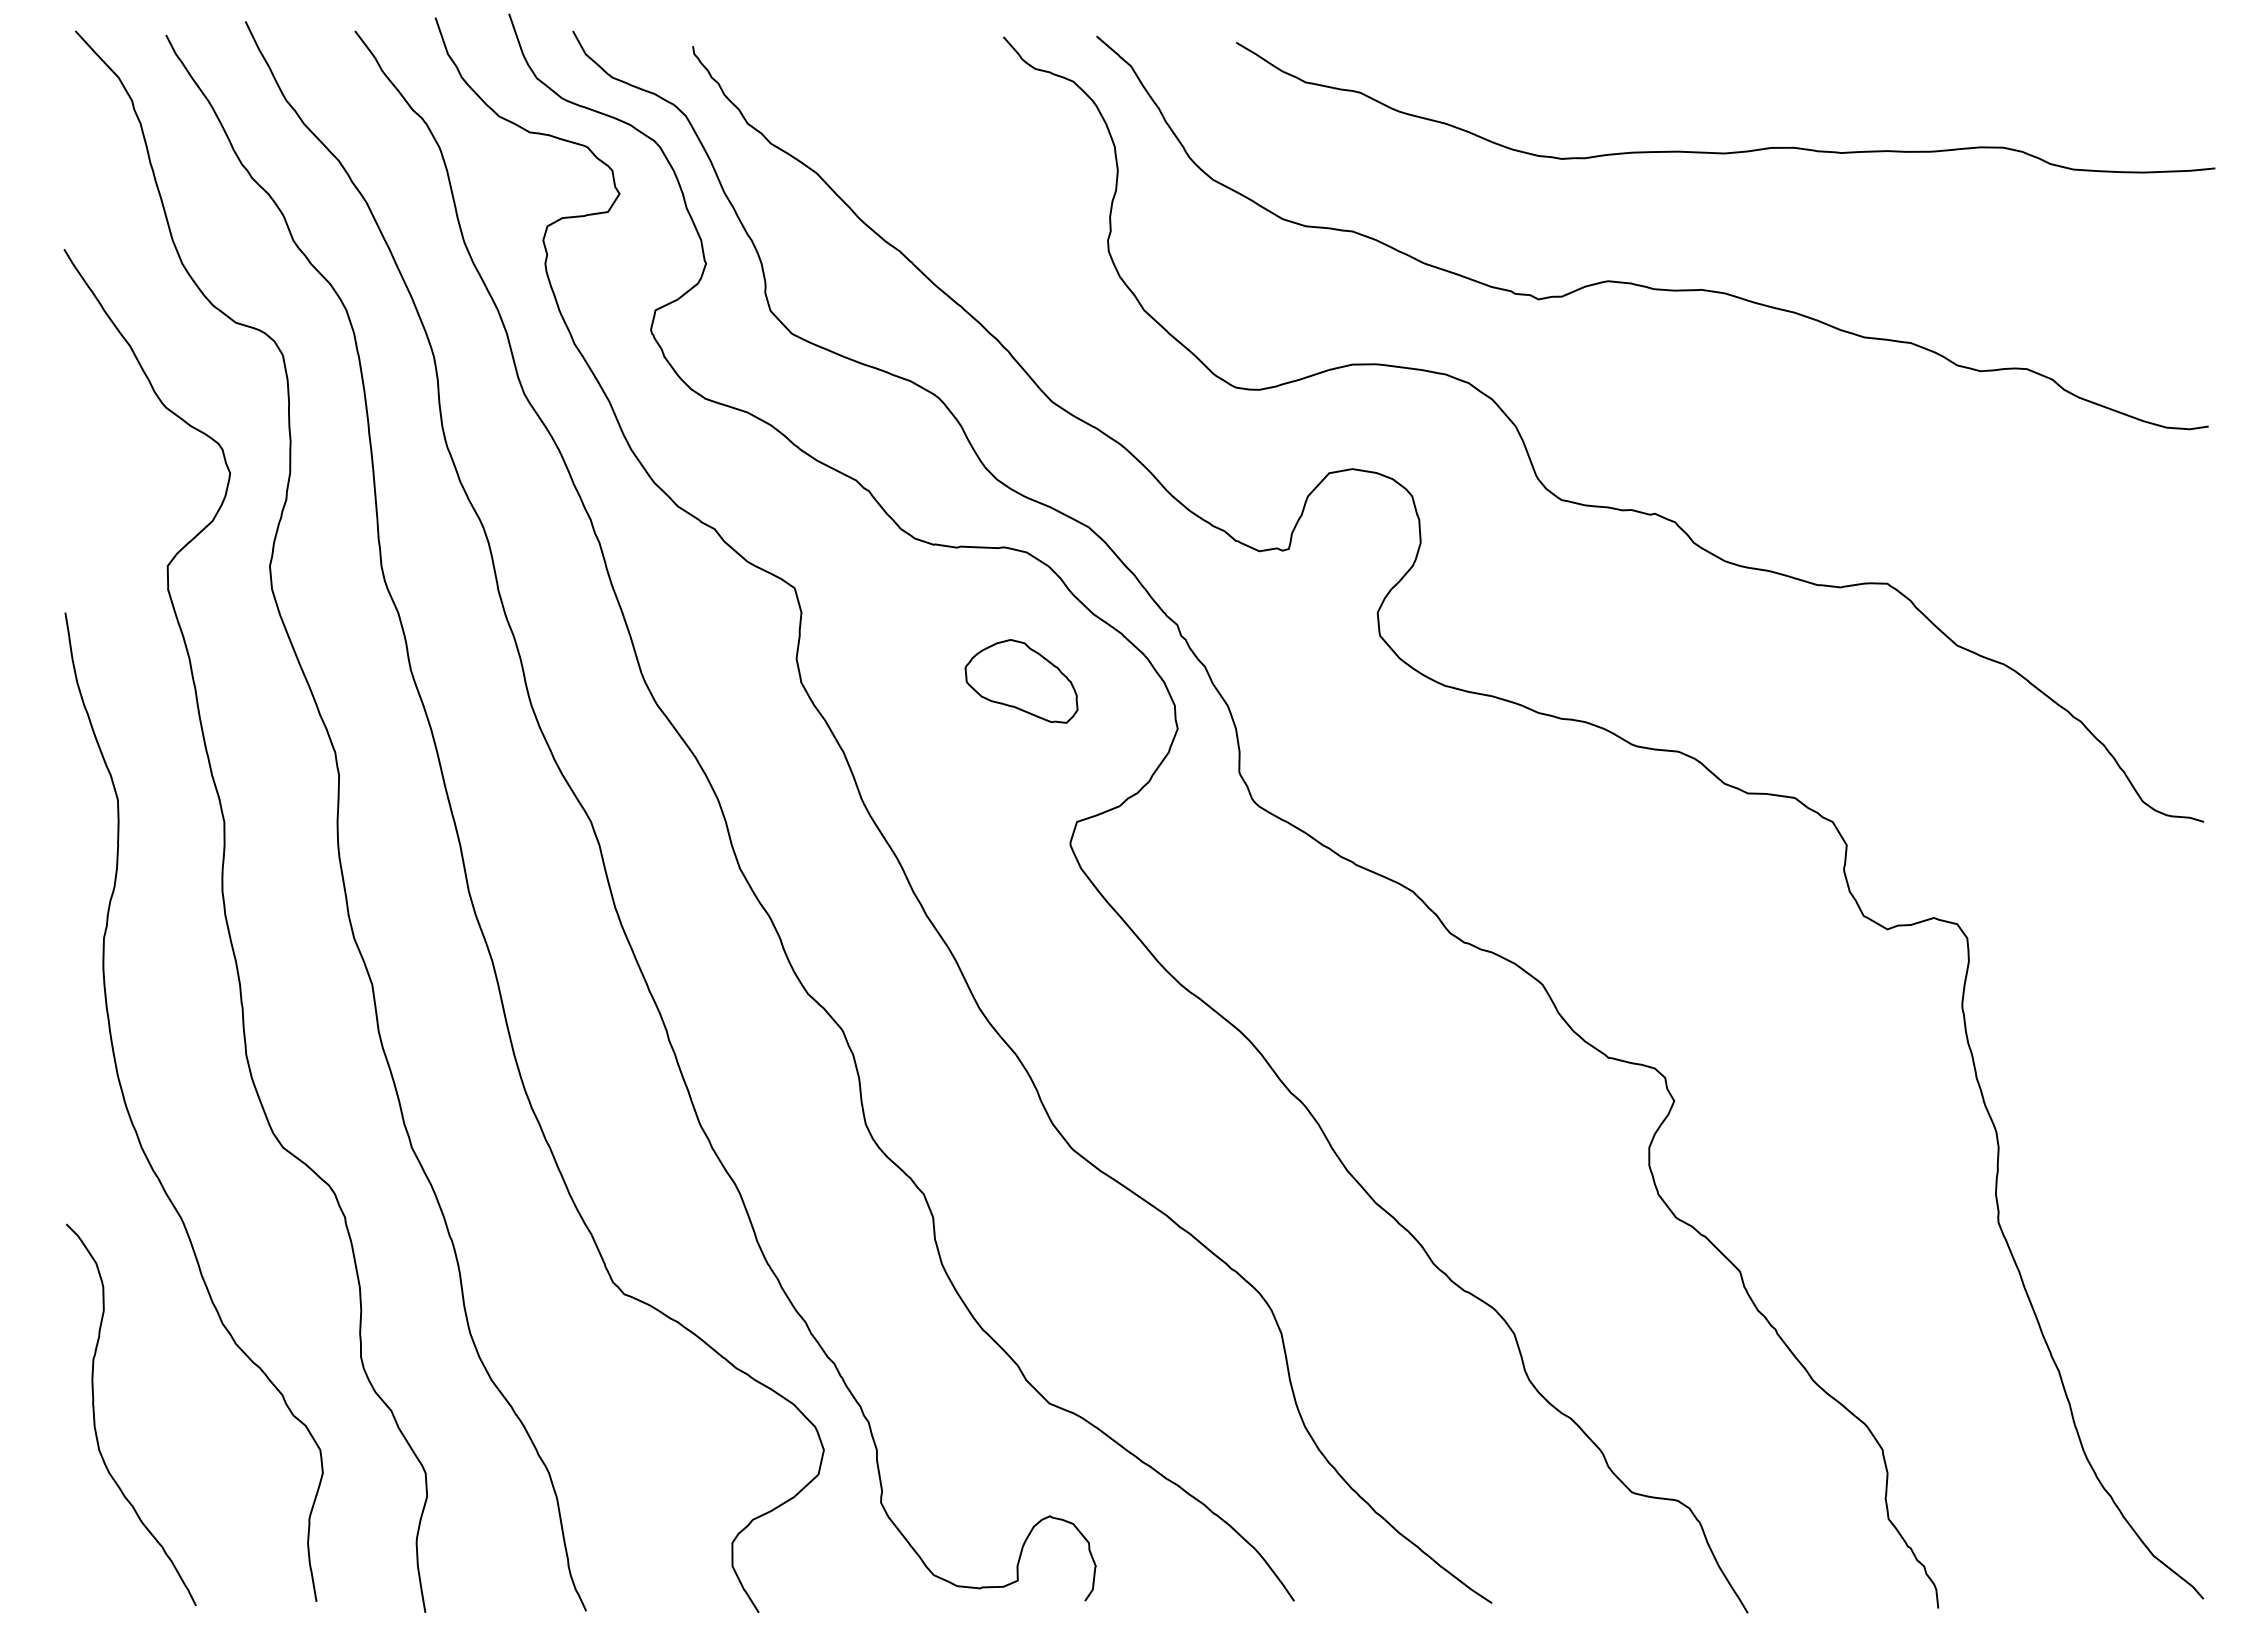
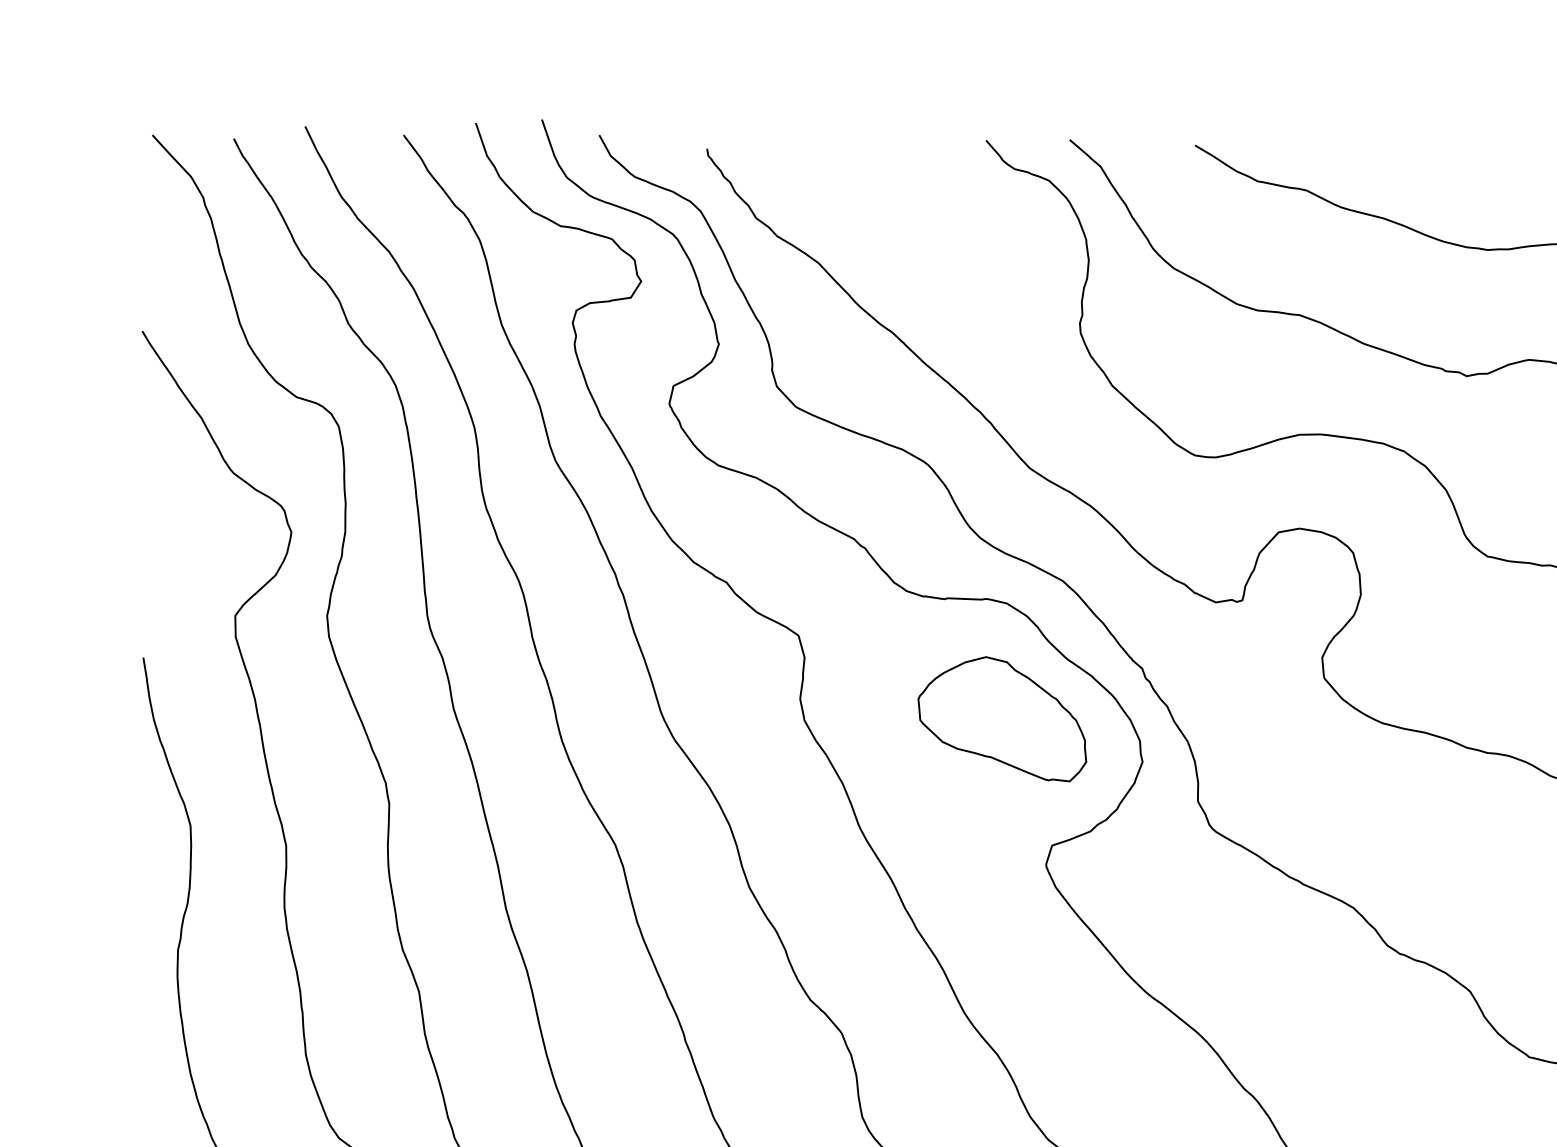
part: (1021, 681) -> (1002, 719), size x1.67

